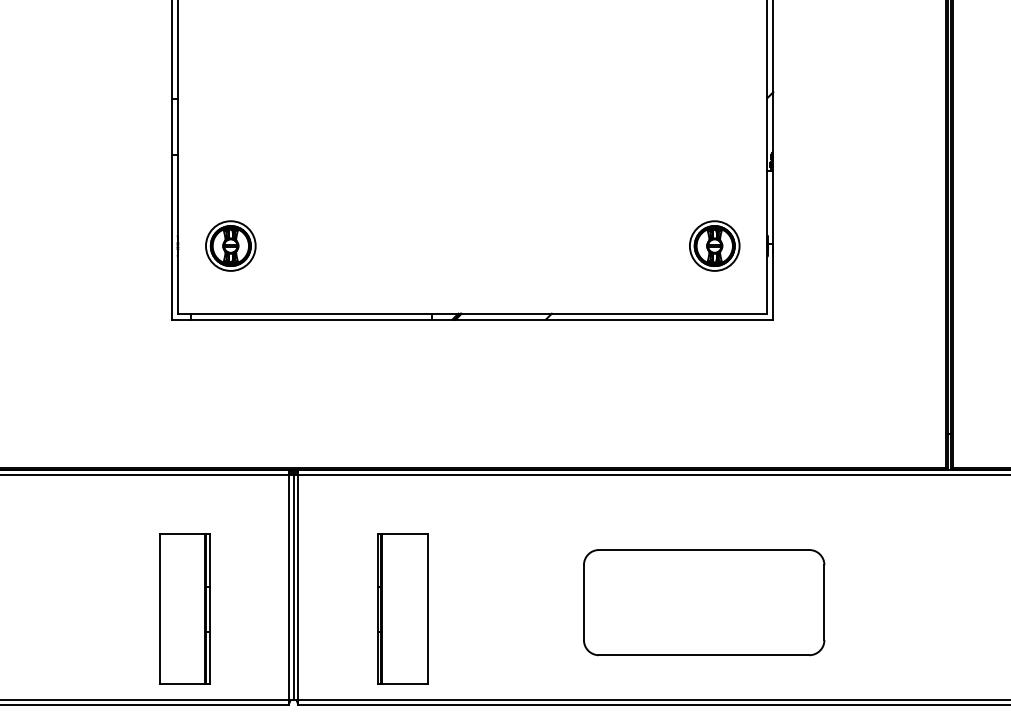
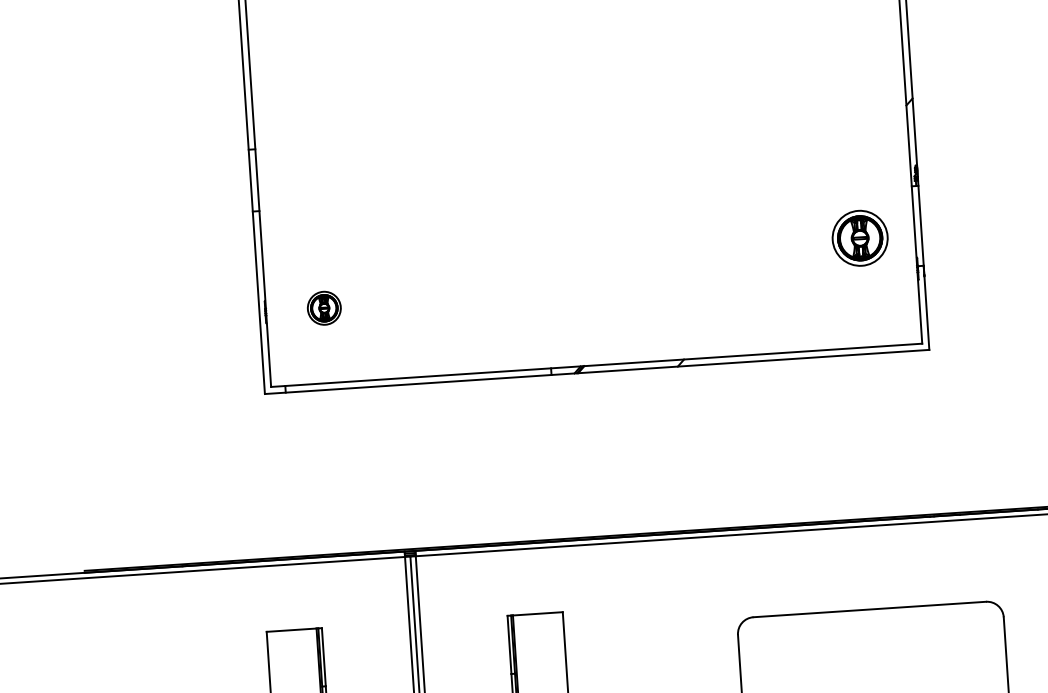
part: (230, 245) -> (323, 307), size x0.6
part: (714, 245) -> (859, 237), moved

